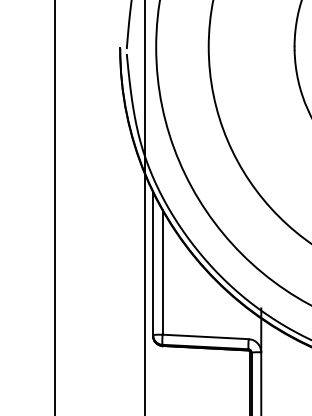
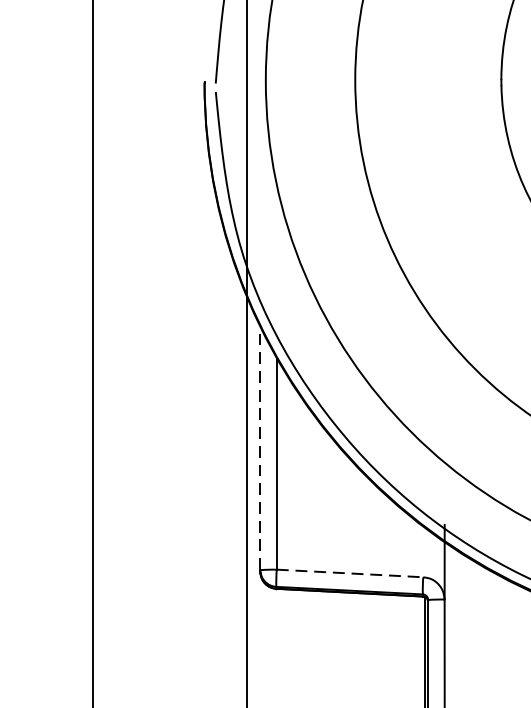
line: (153, 262) -> (261, 446), solid -> dashed
line: (206, 336) -> (351, 572), solid -> dashed

